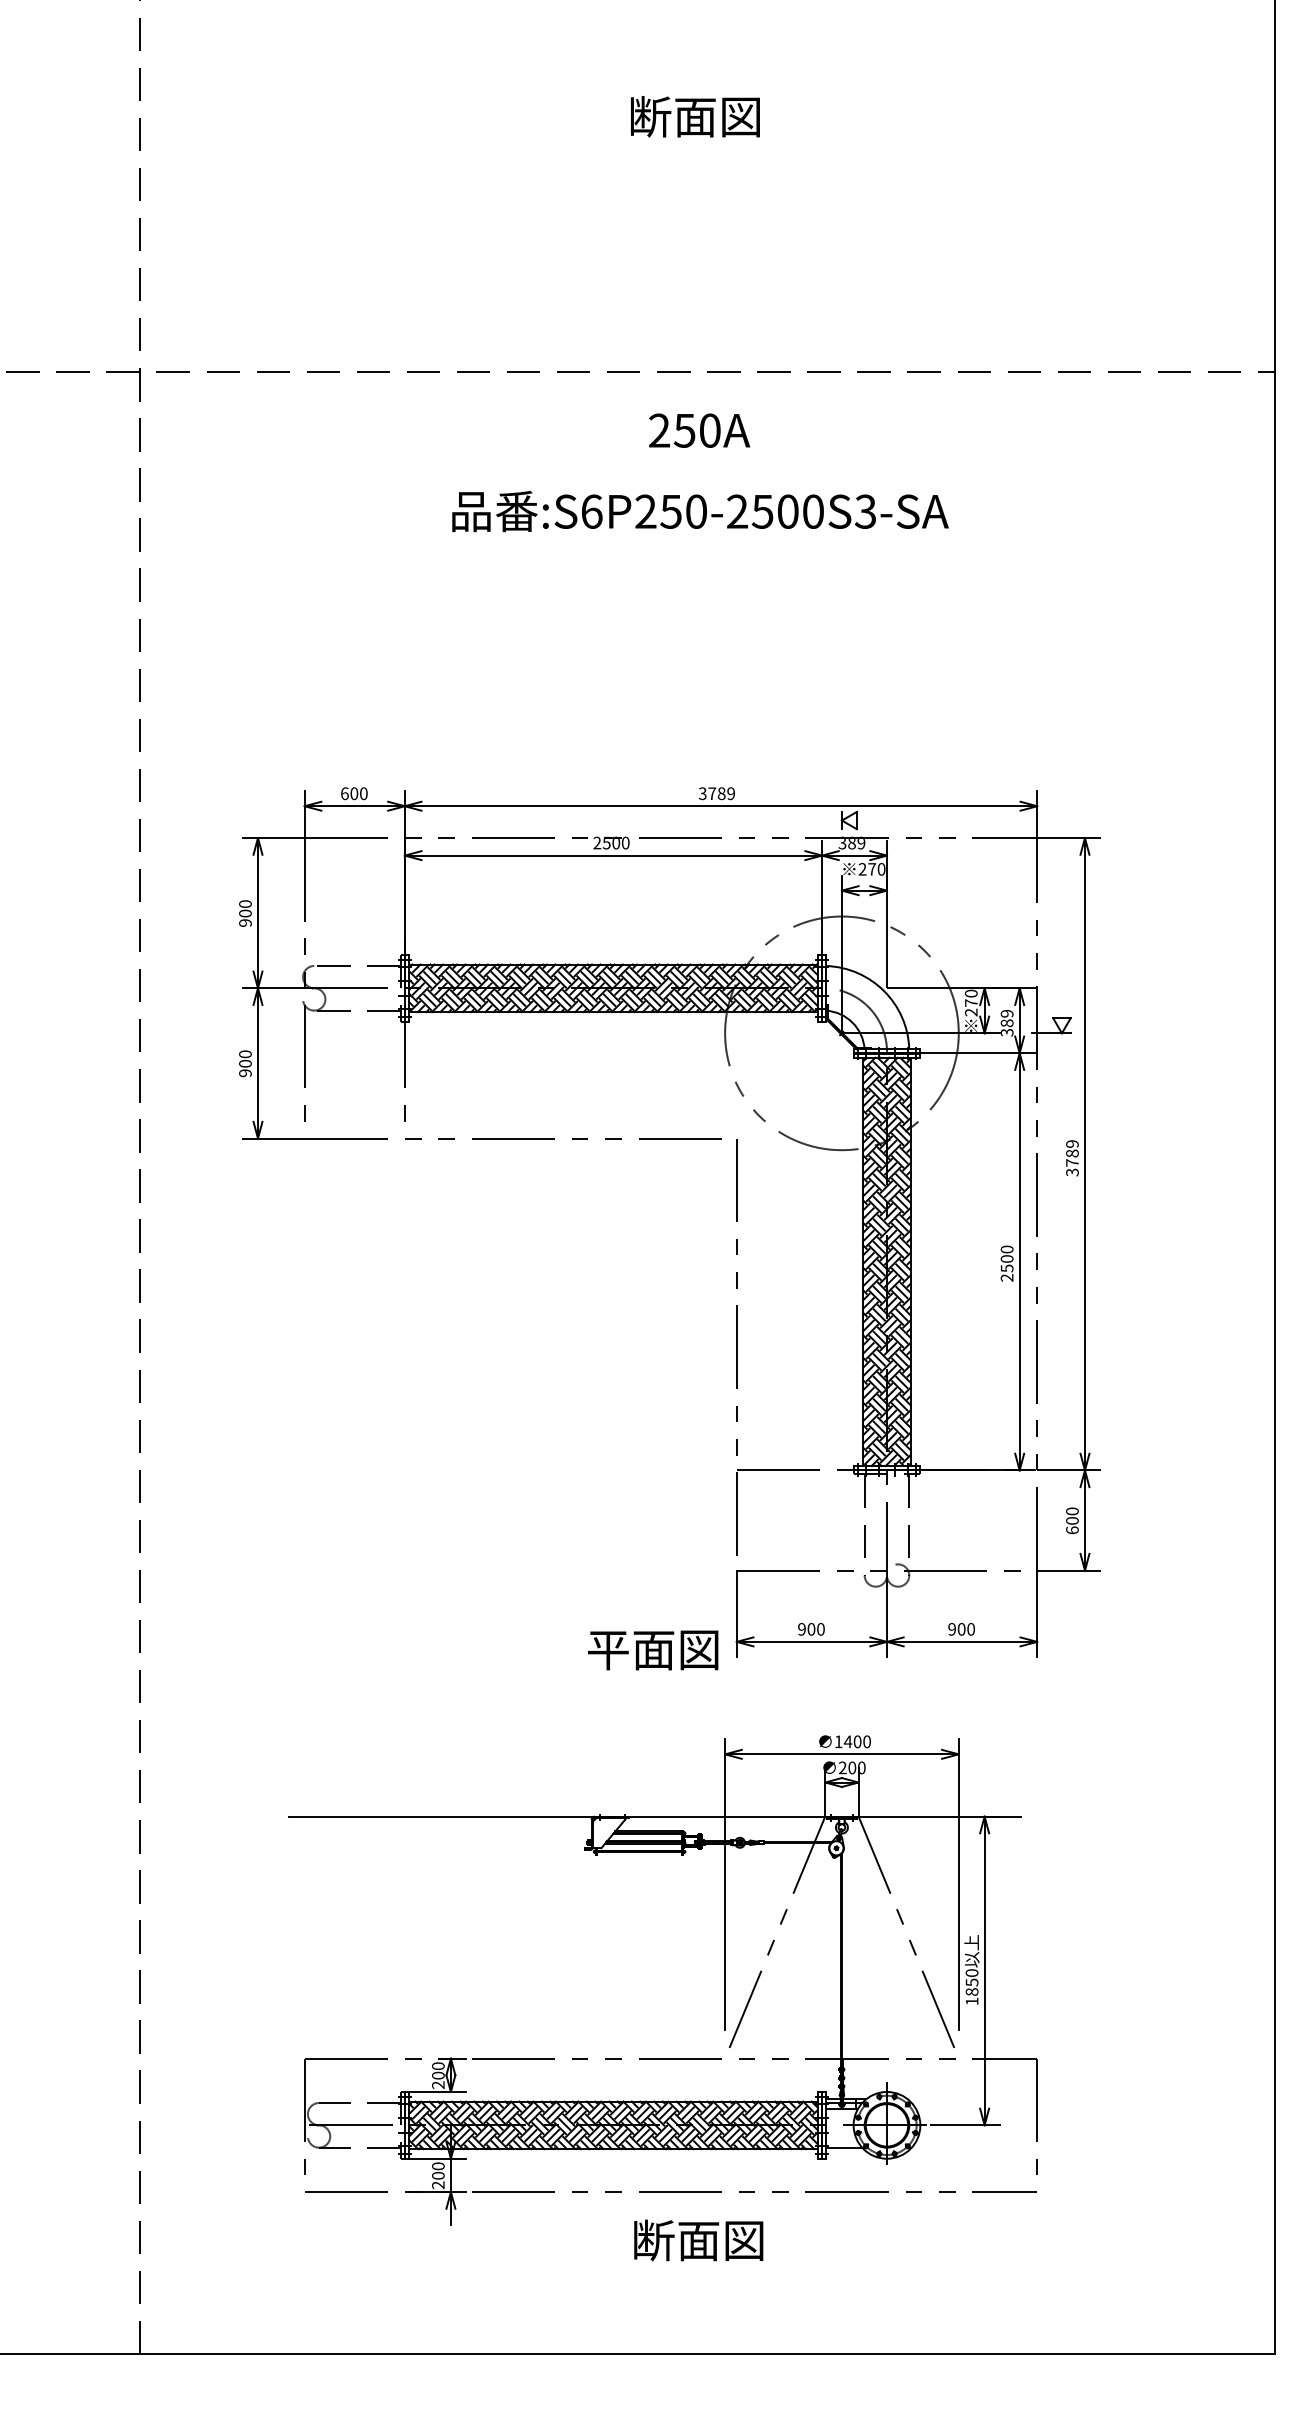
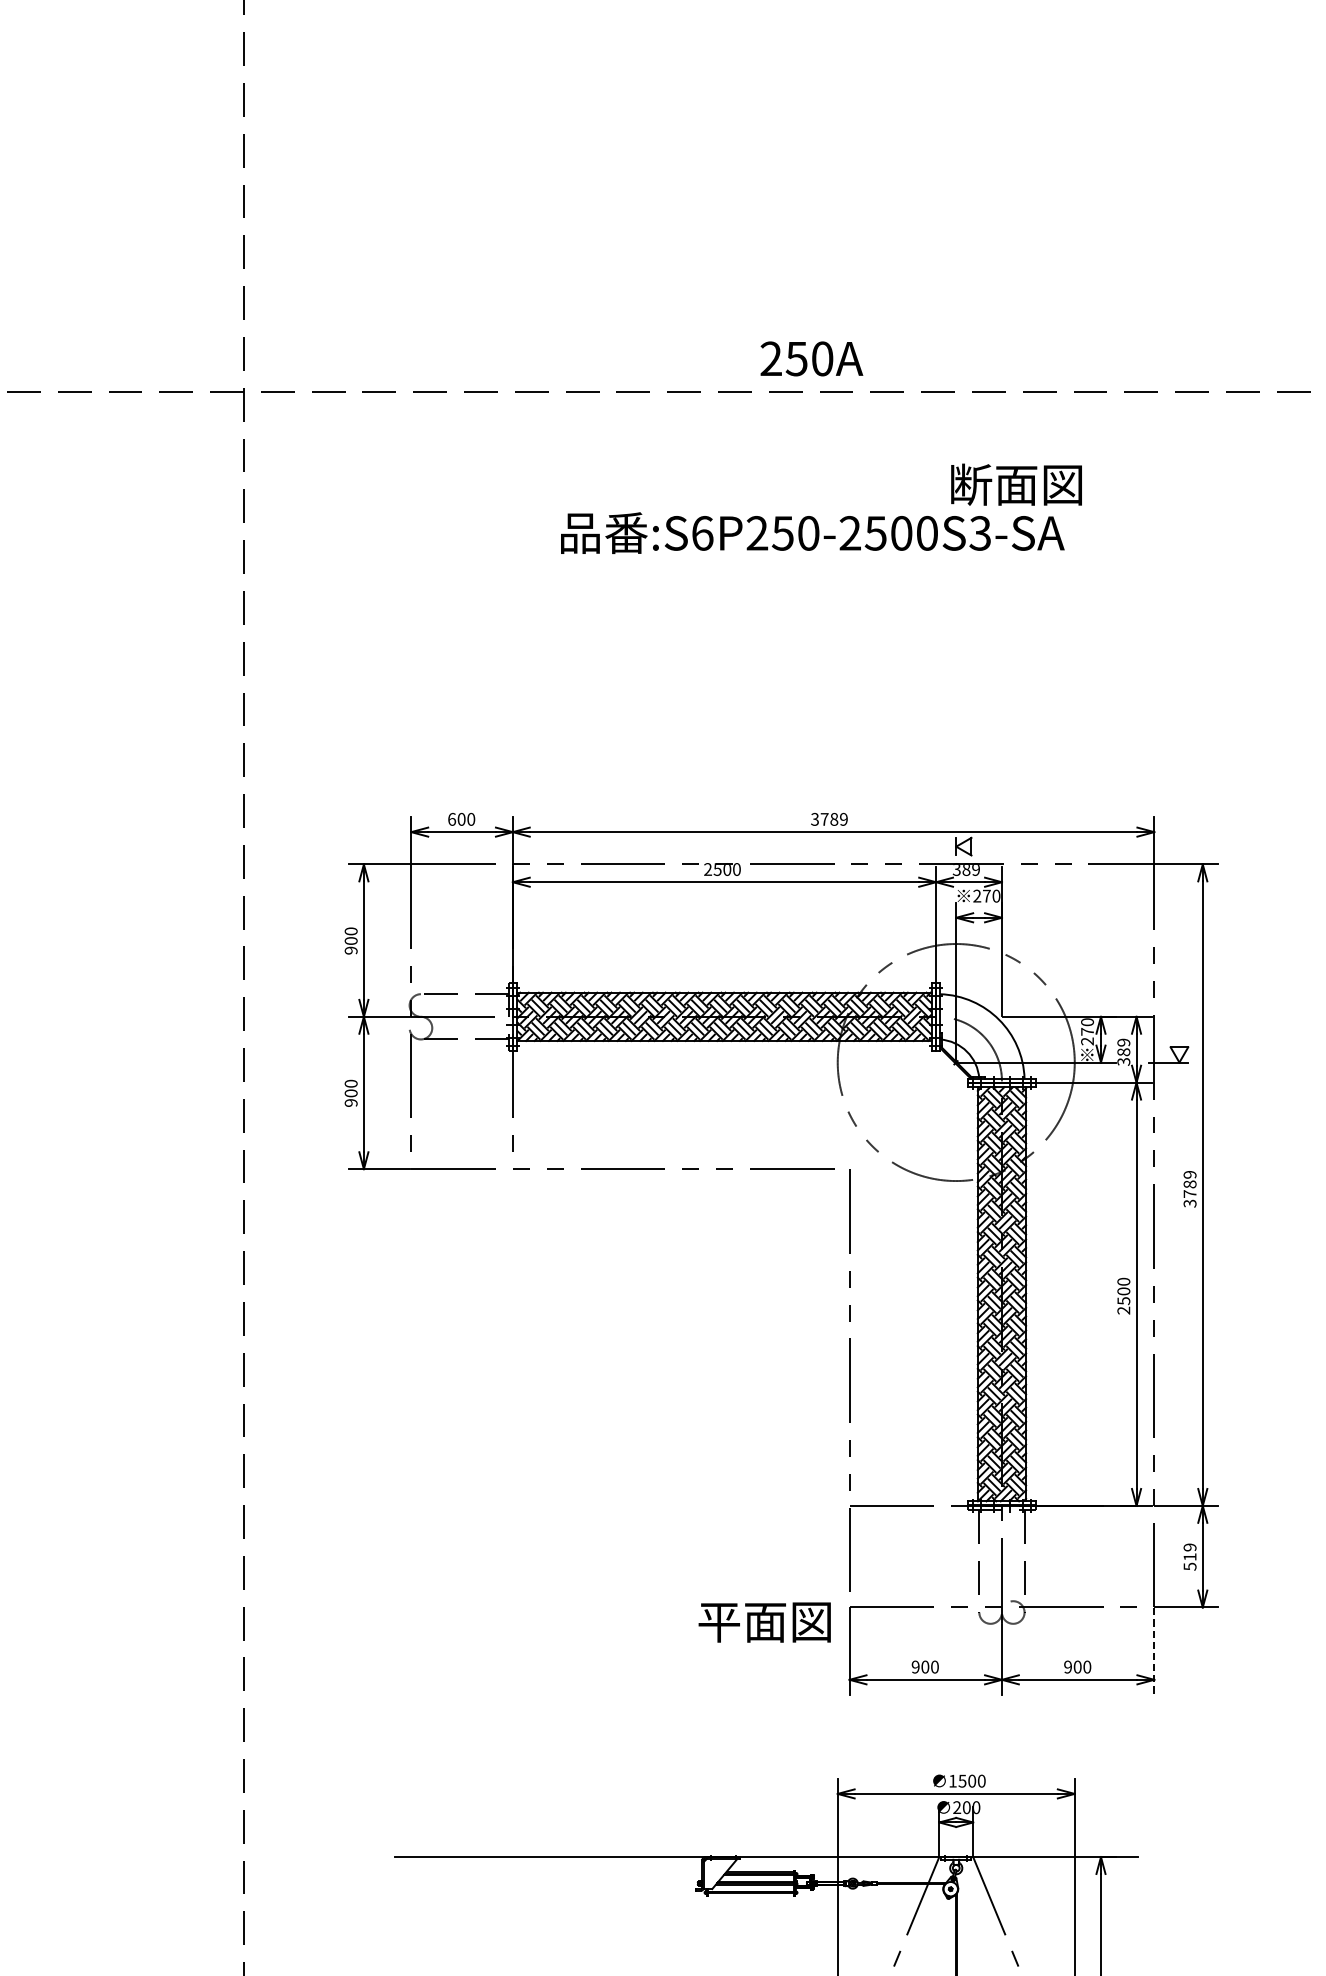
text: (695, 116) -> (1016, 484), moved
text: (699, 430) -> (811, 358), moved
text: (1072, 1520) -> (1190, 1556), 600 -> 519
line: (1037, 1614) -> (1154, 1652), solid -> dashed
text: (653, 1650) -> (765, 1622), moved
text: (847, 1741) -> (961, 1780), 1400 -> 1500

